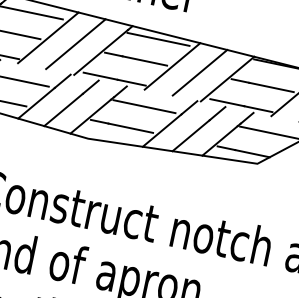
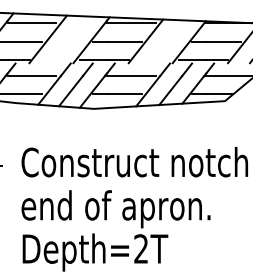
line: (75, 43) -> (69, 39), removed
line: (199, 72) -> (167, 41), removed

